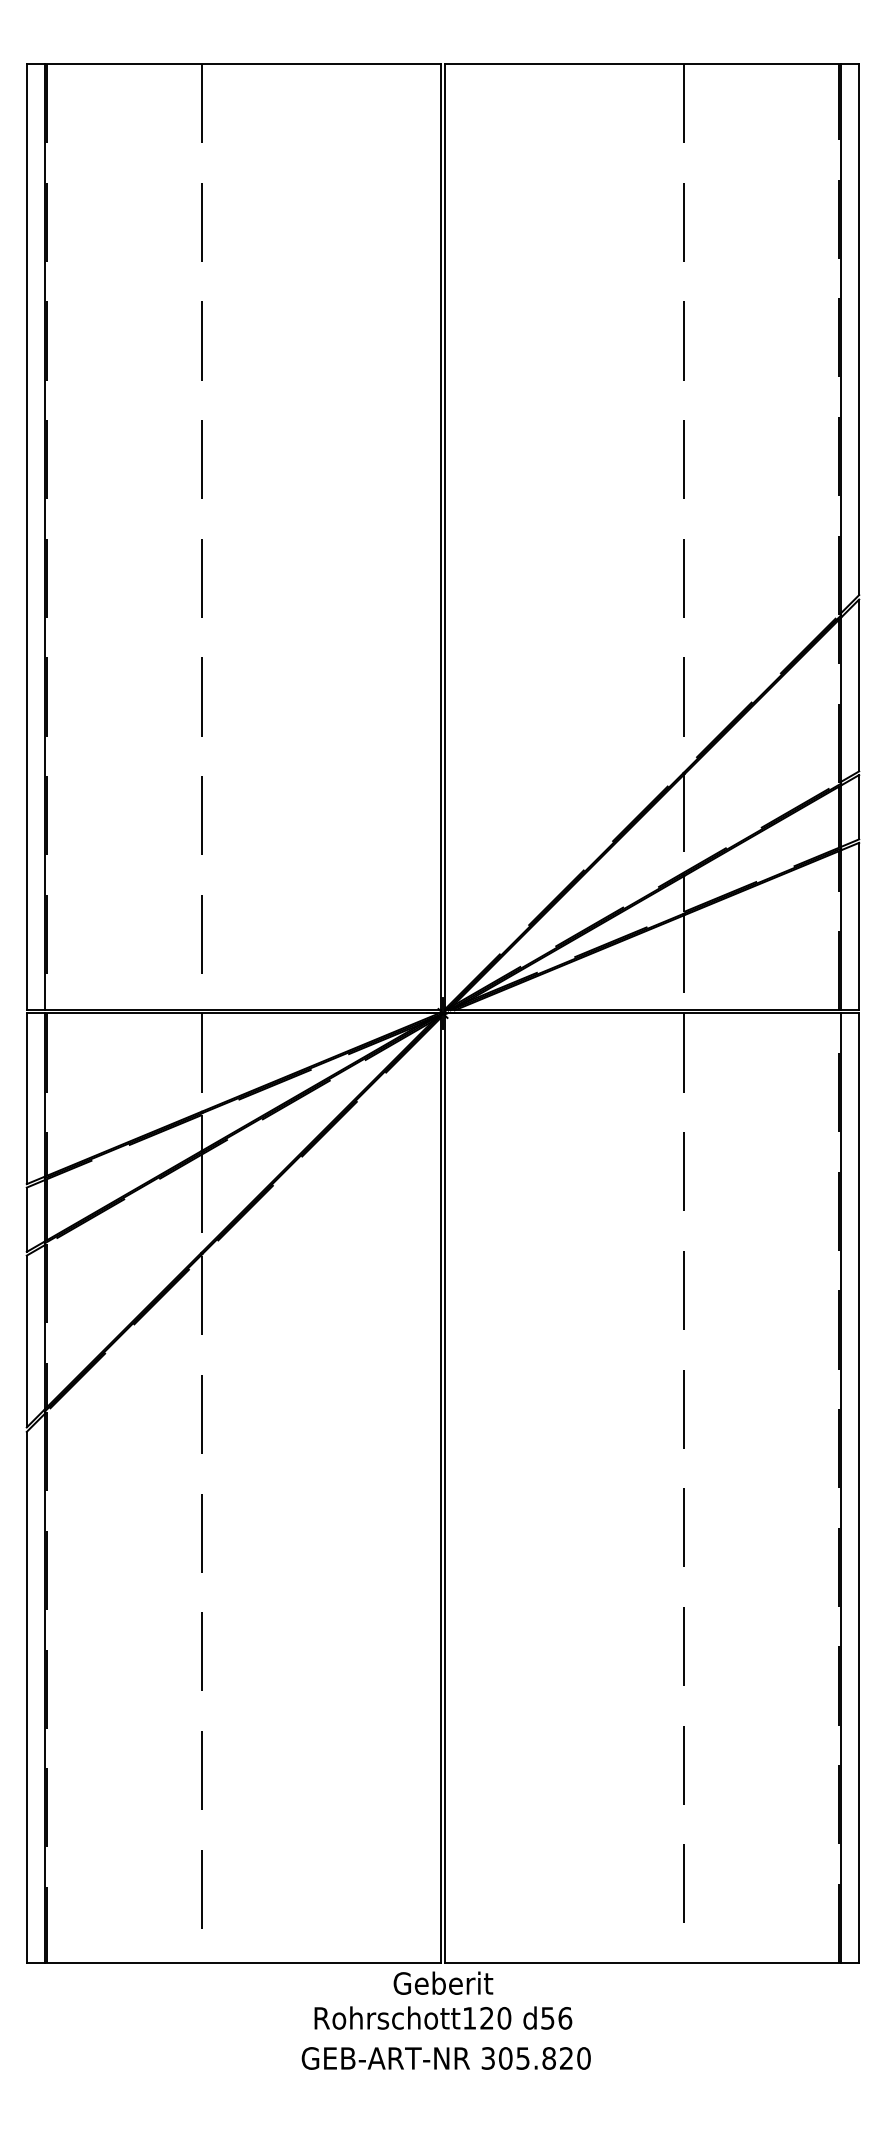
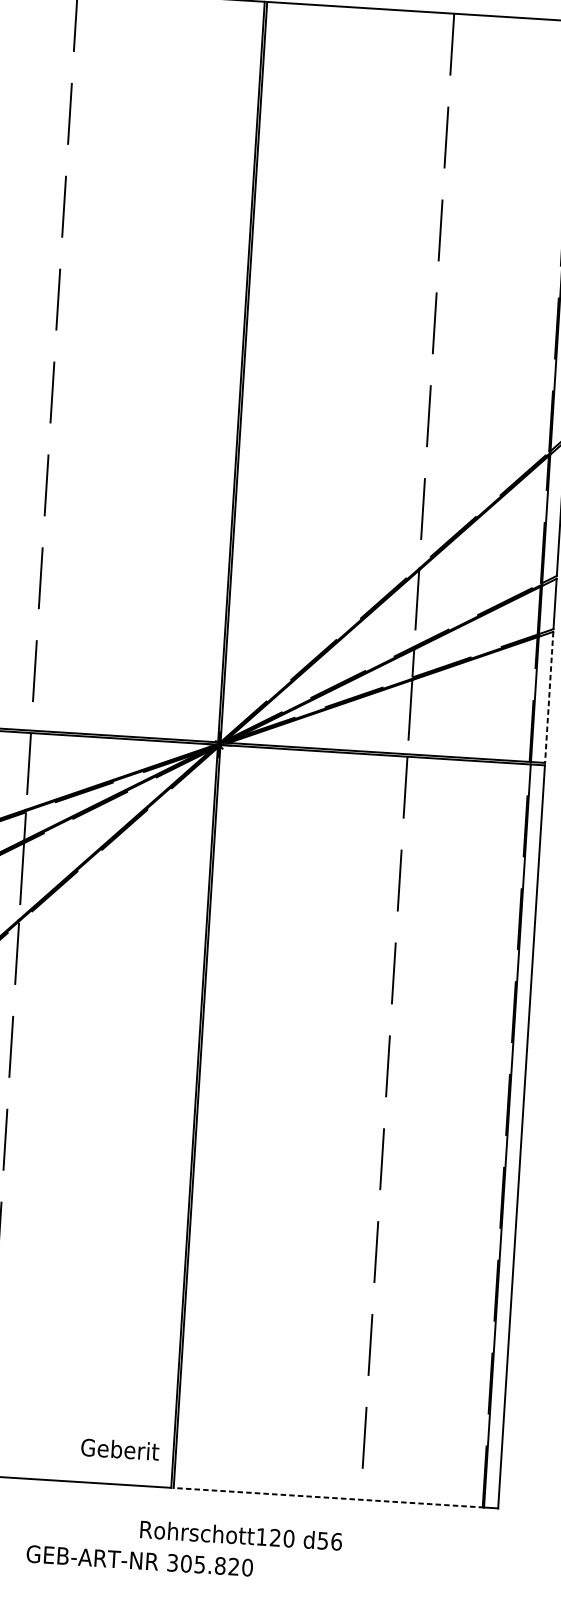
line: (859, 926) -> (549, 697), solid -> dashed
line: (642, 1962) -> (328, 1497), solid -> dashed
text: (443, 1982) -> (120, 1448), moved
text: (443, 2017) -> (241, 1535), moved
text: (445, 2058) -> (139, 1560), moved

